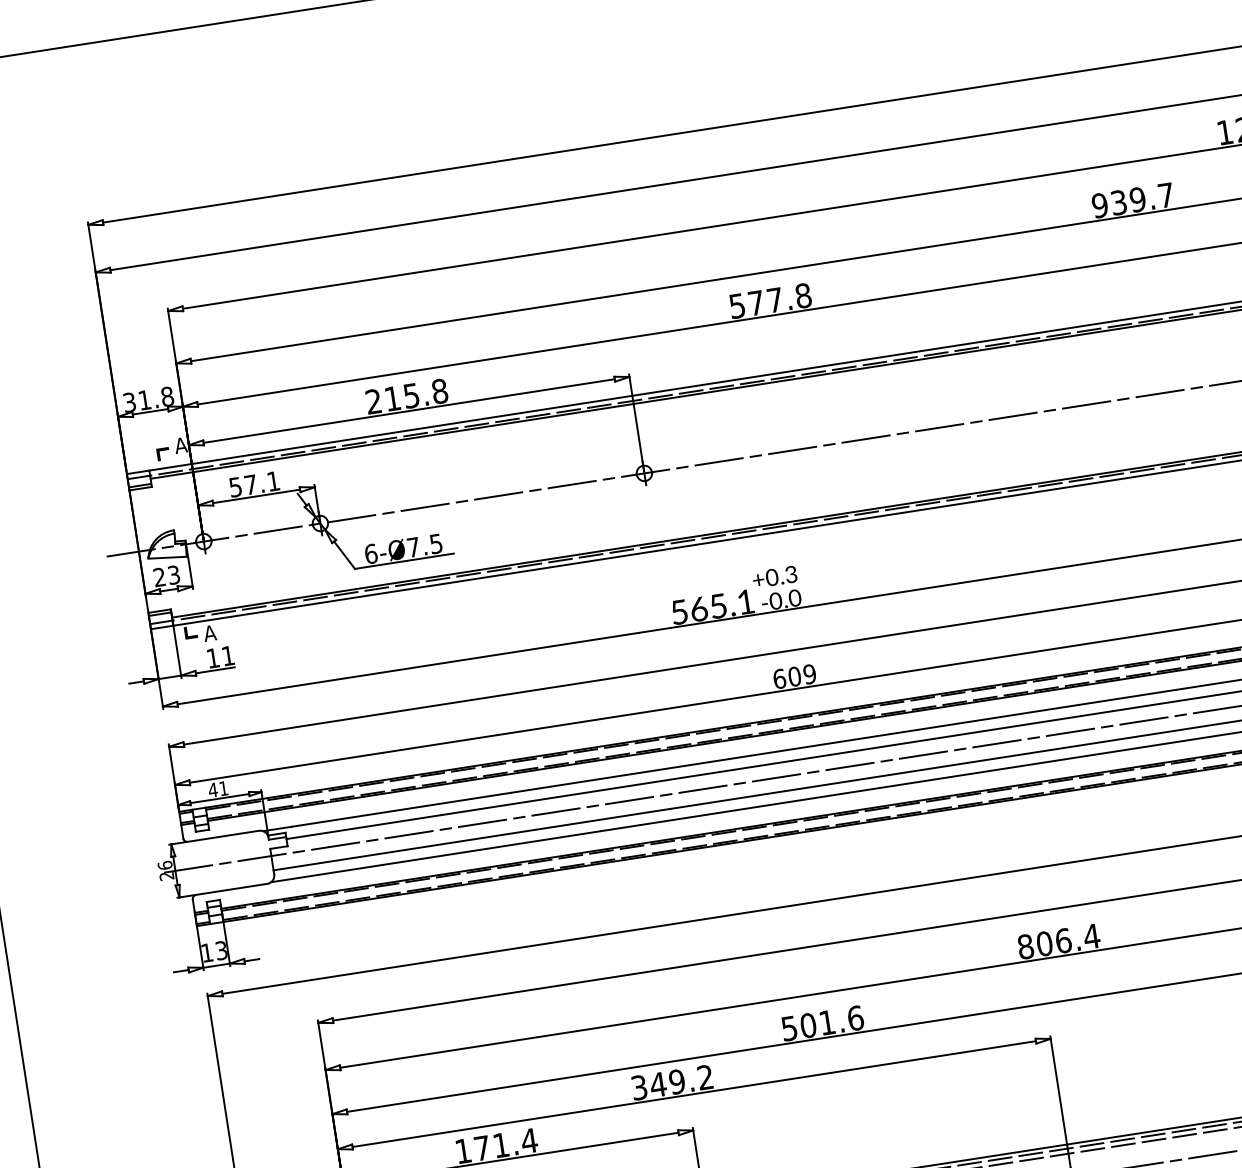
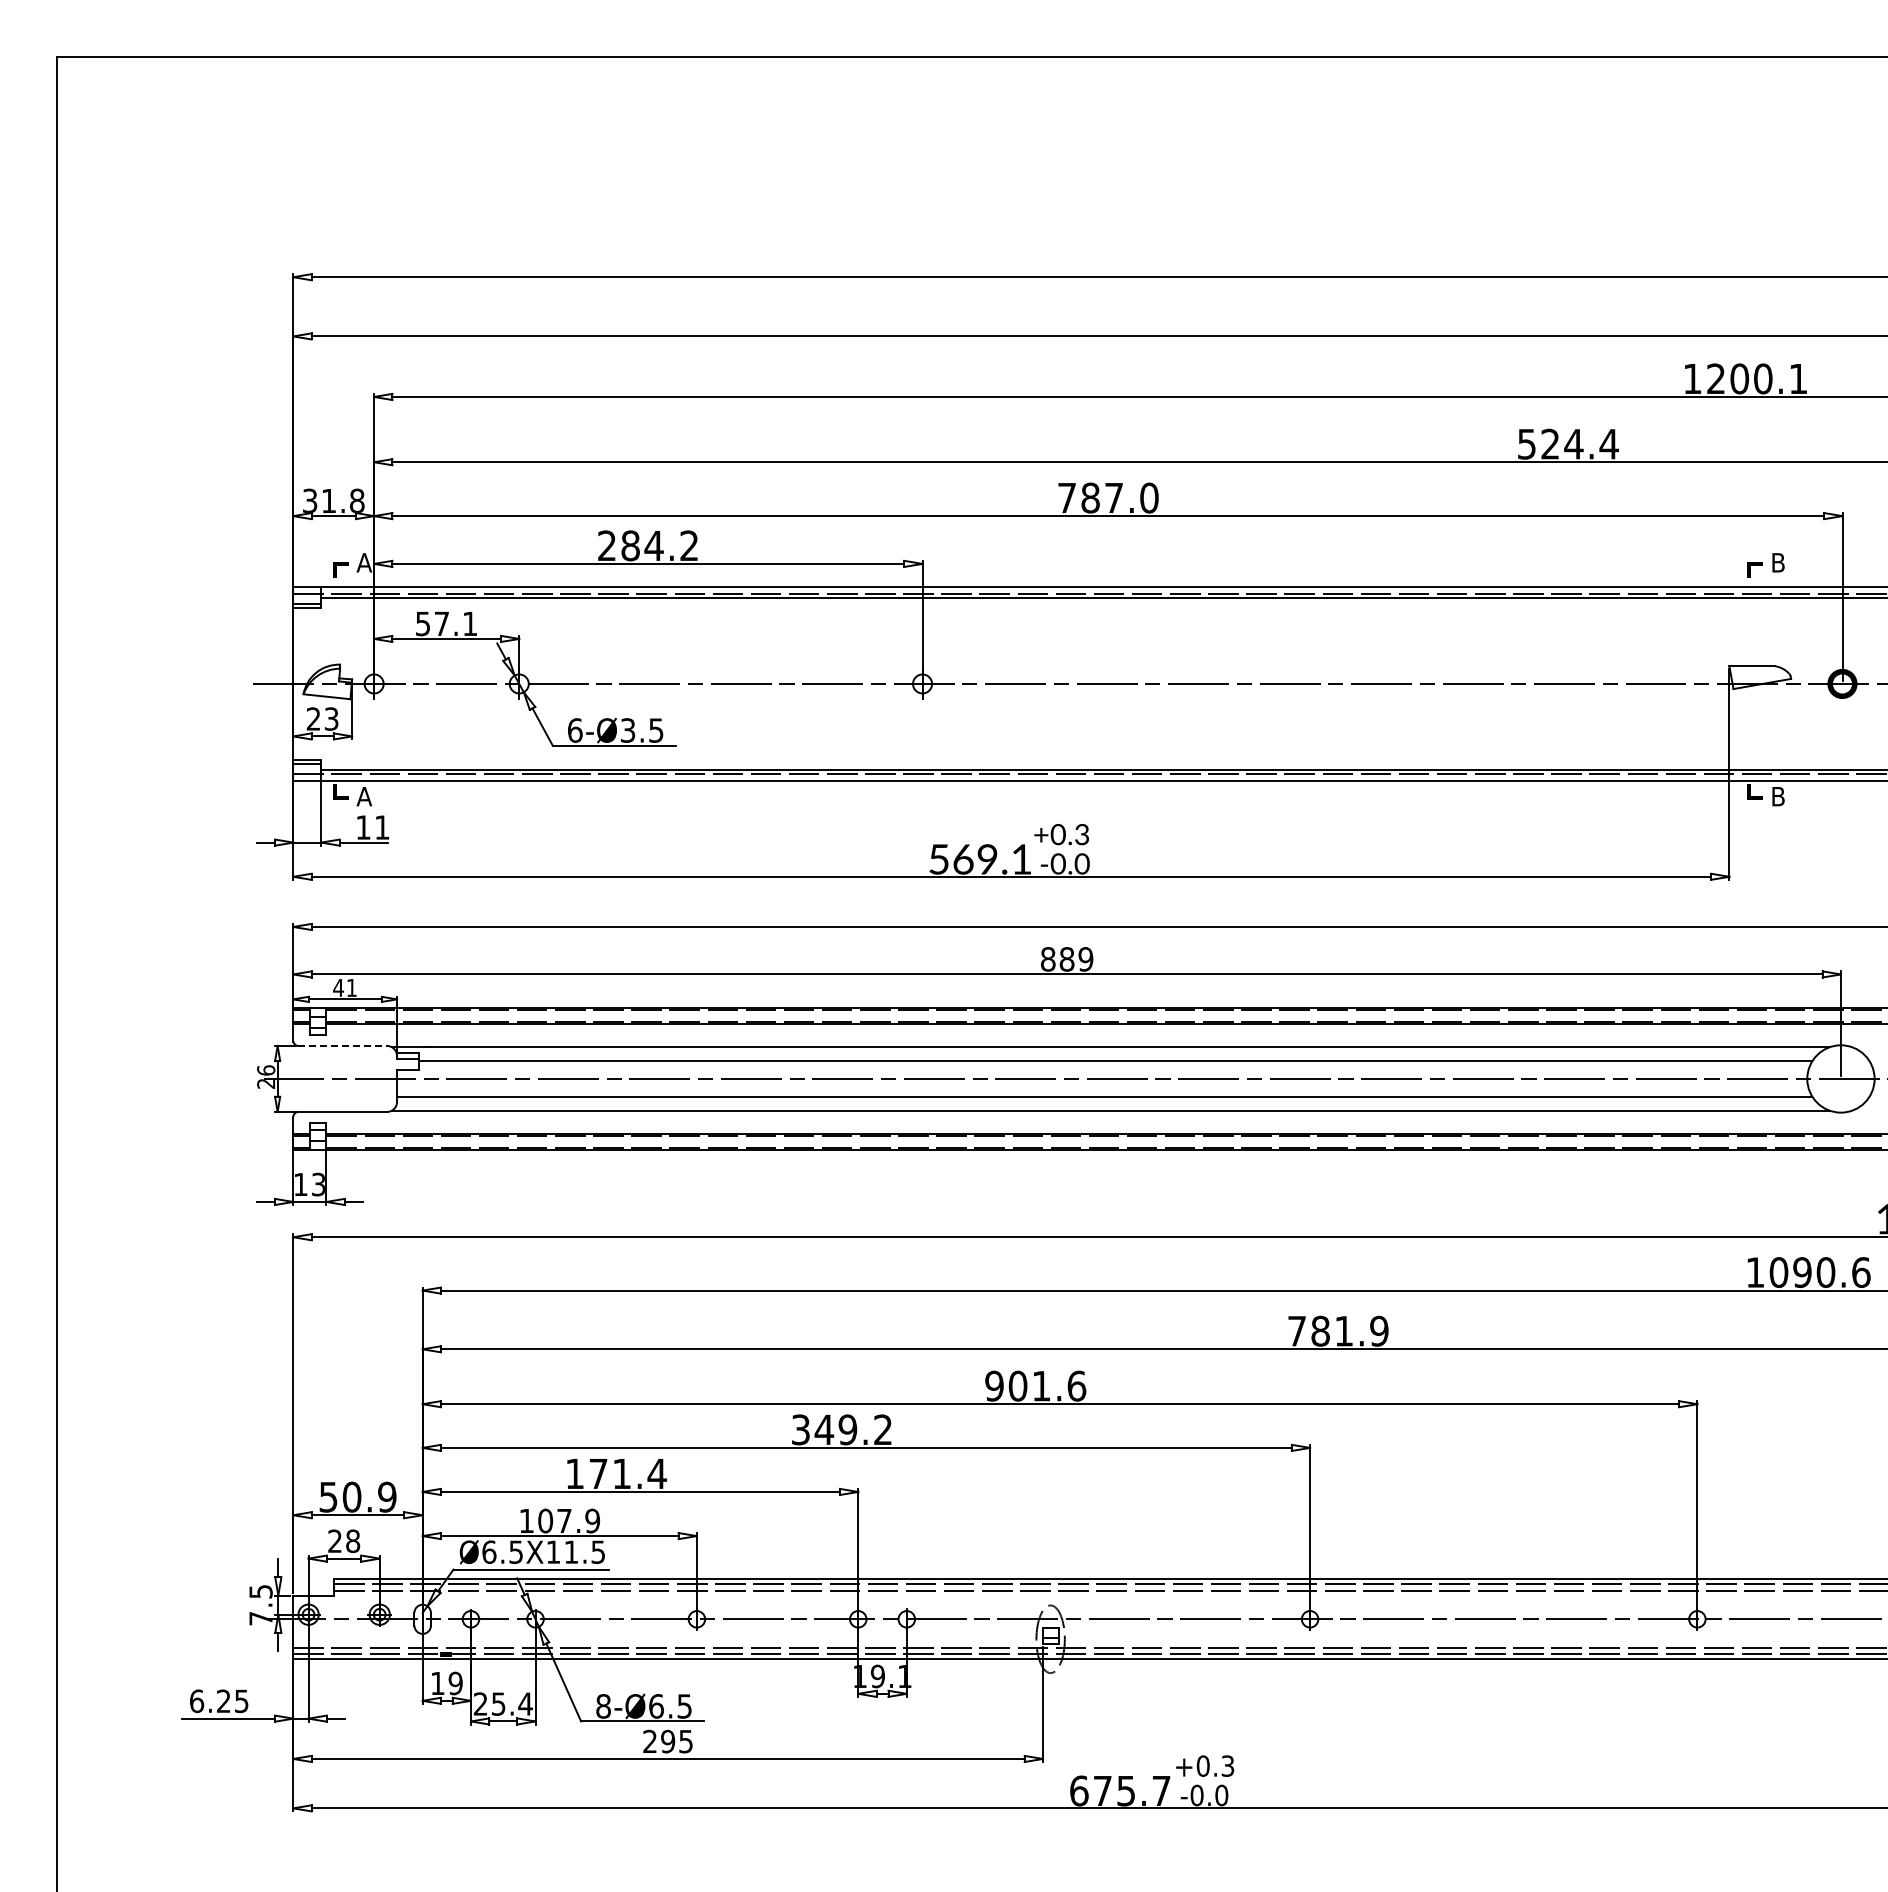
text: (1132, 200) -> (1567, 443), 939.7 -> 524.4
text: (770, 300) -> (1108, 497), 577.8 -> 787.0
text: (415, 394) -> (659, 545), 215.8 -> 284.2
text: (413, 547) -> (628, 730), 6-Ø7.5 -> 6-Ø3.5
text: (718, 606) -> (987, 859), 565.1 -> 569.1
text: (787, 677) -> (1057, 959), 609 -> 889
line: (224, 835) -> (343, 1045), solid -> dashed
text: (1058, 941) -> (1338, 1330), 806.4 -> 781.9
text: (789, 1028) -> (994, 1385), 501.6 -> 901.6

